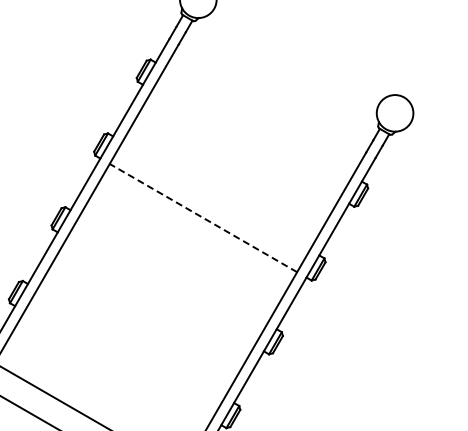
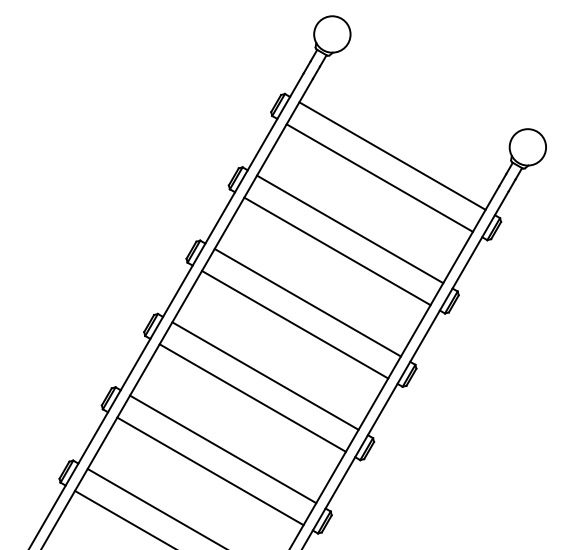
line: (258, 121) -> (392, 155), added
line: (245, 143) -> (379, 177), added
line: (216, 196) -> (350, 229), added
line: (203, 218) -> (337, 251), dashed -> solid
line: (173, 269) -> (307, 302), added
line: (161, 291) -> (295, 324), added
line: (131, 342) -> (265, 375), added
line: (117, 365) -> (252, 397), added

